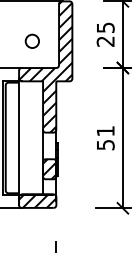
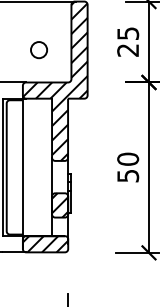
text: (106, 130) -> (128, 158), 51 -> 50

